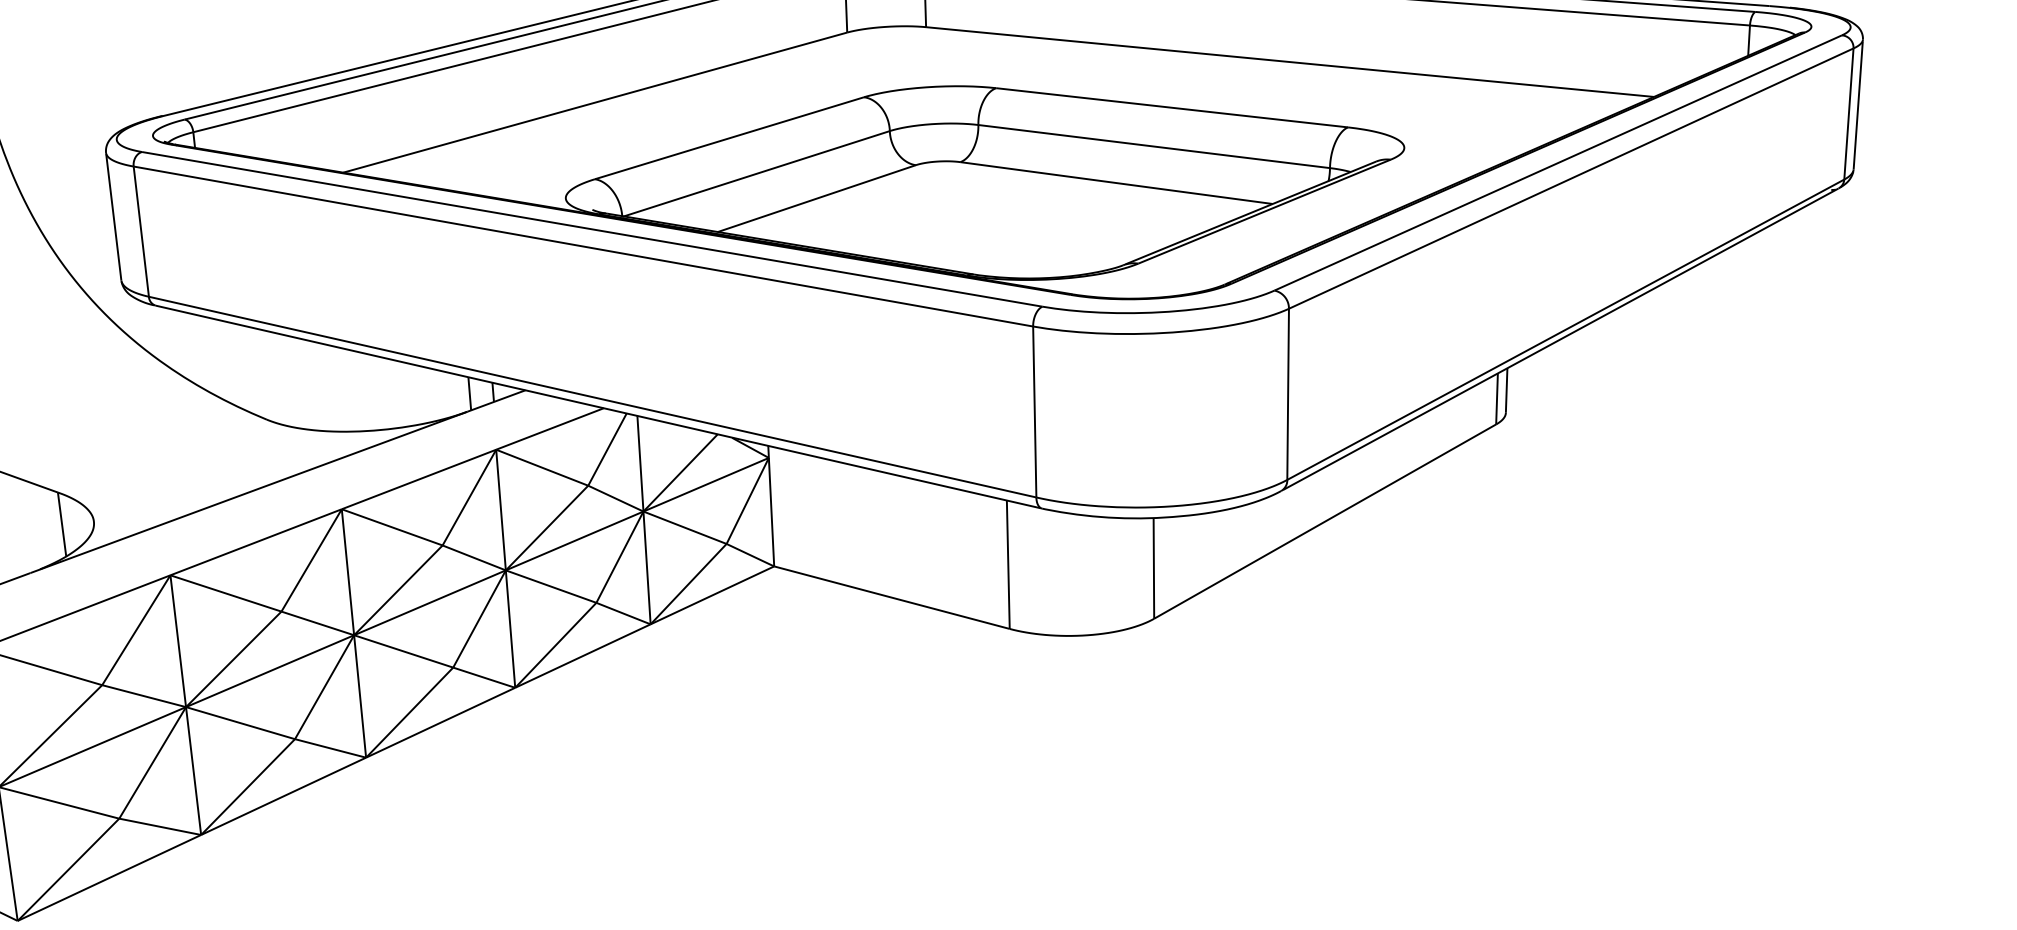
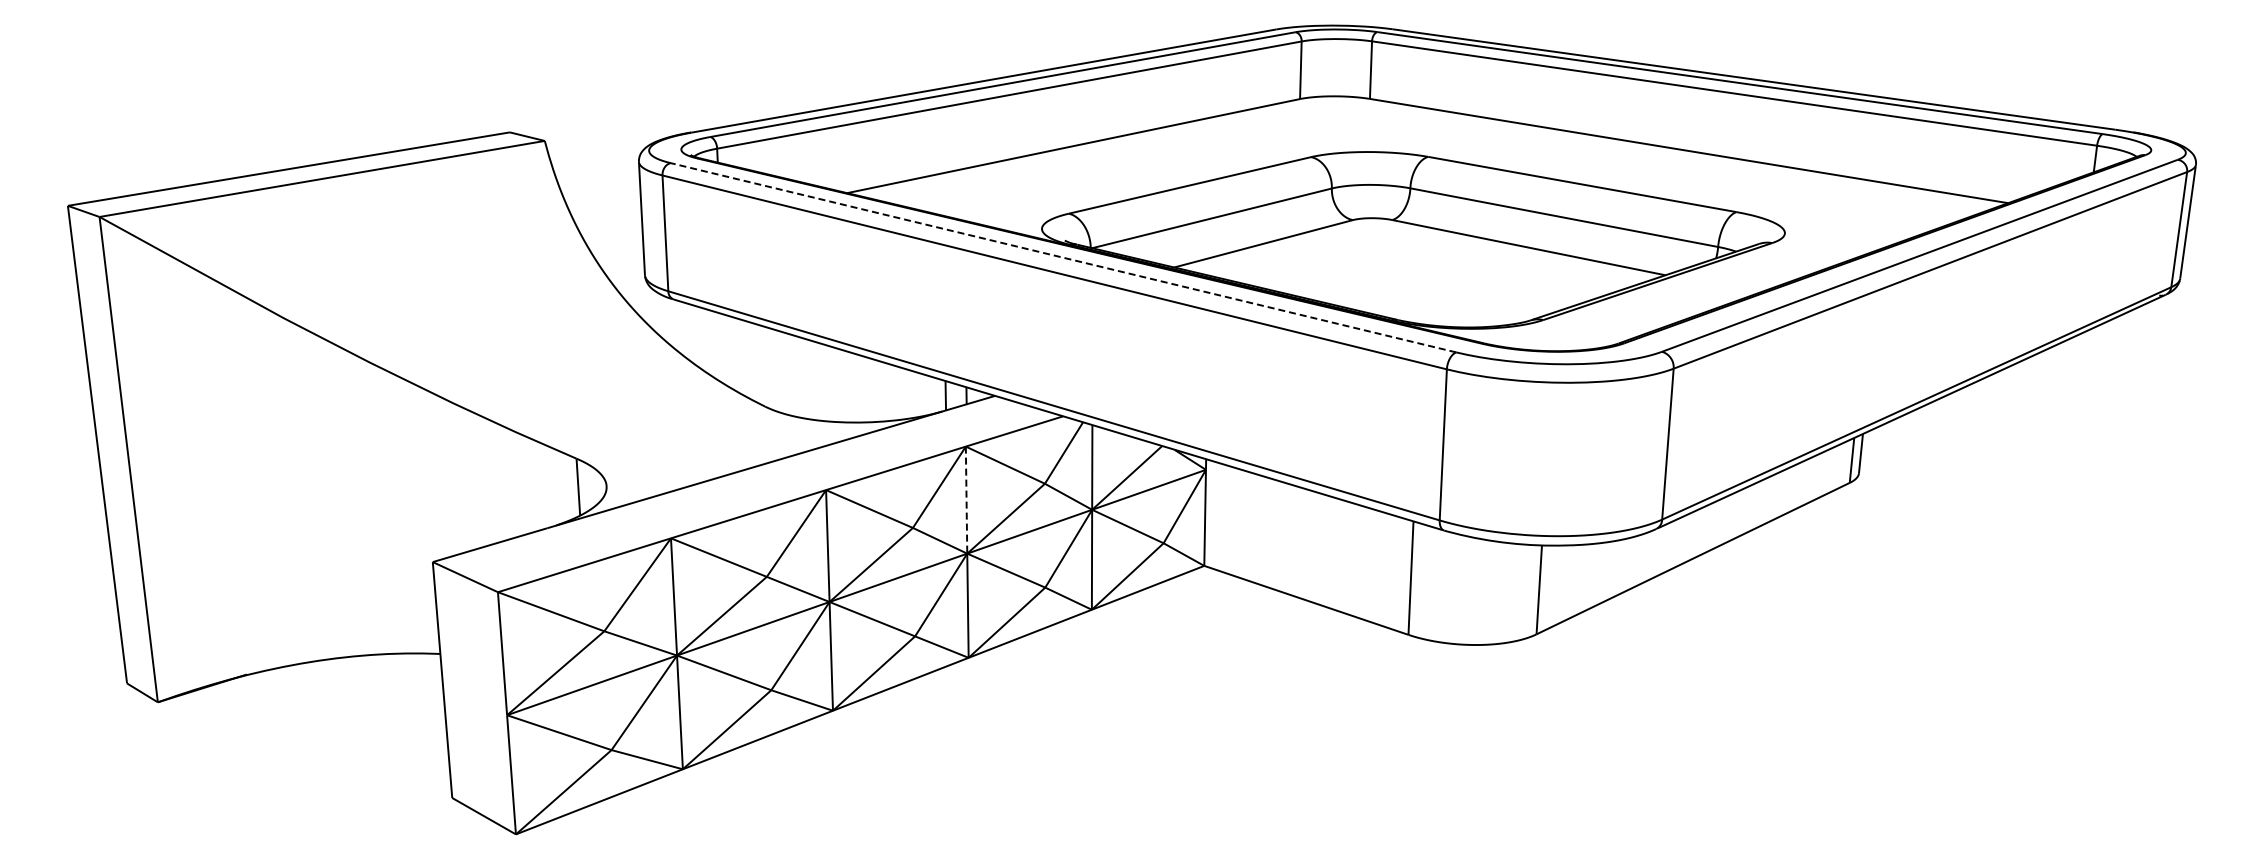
line: (592, 229) -> (1063, 257), solid -> dashed
line: (500, 510) -> (966, 500), solid -> dashed

